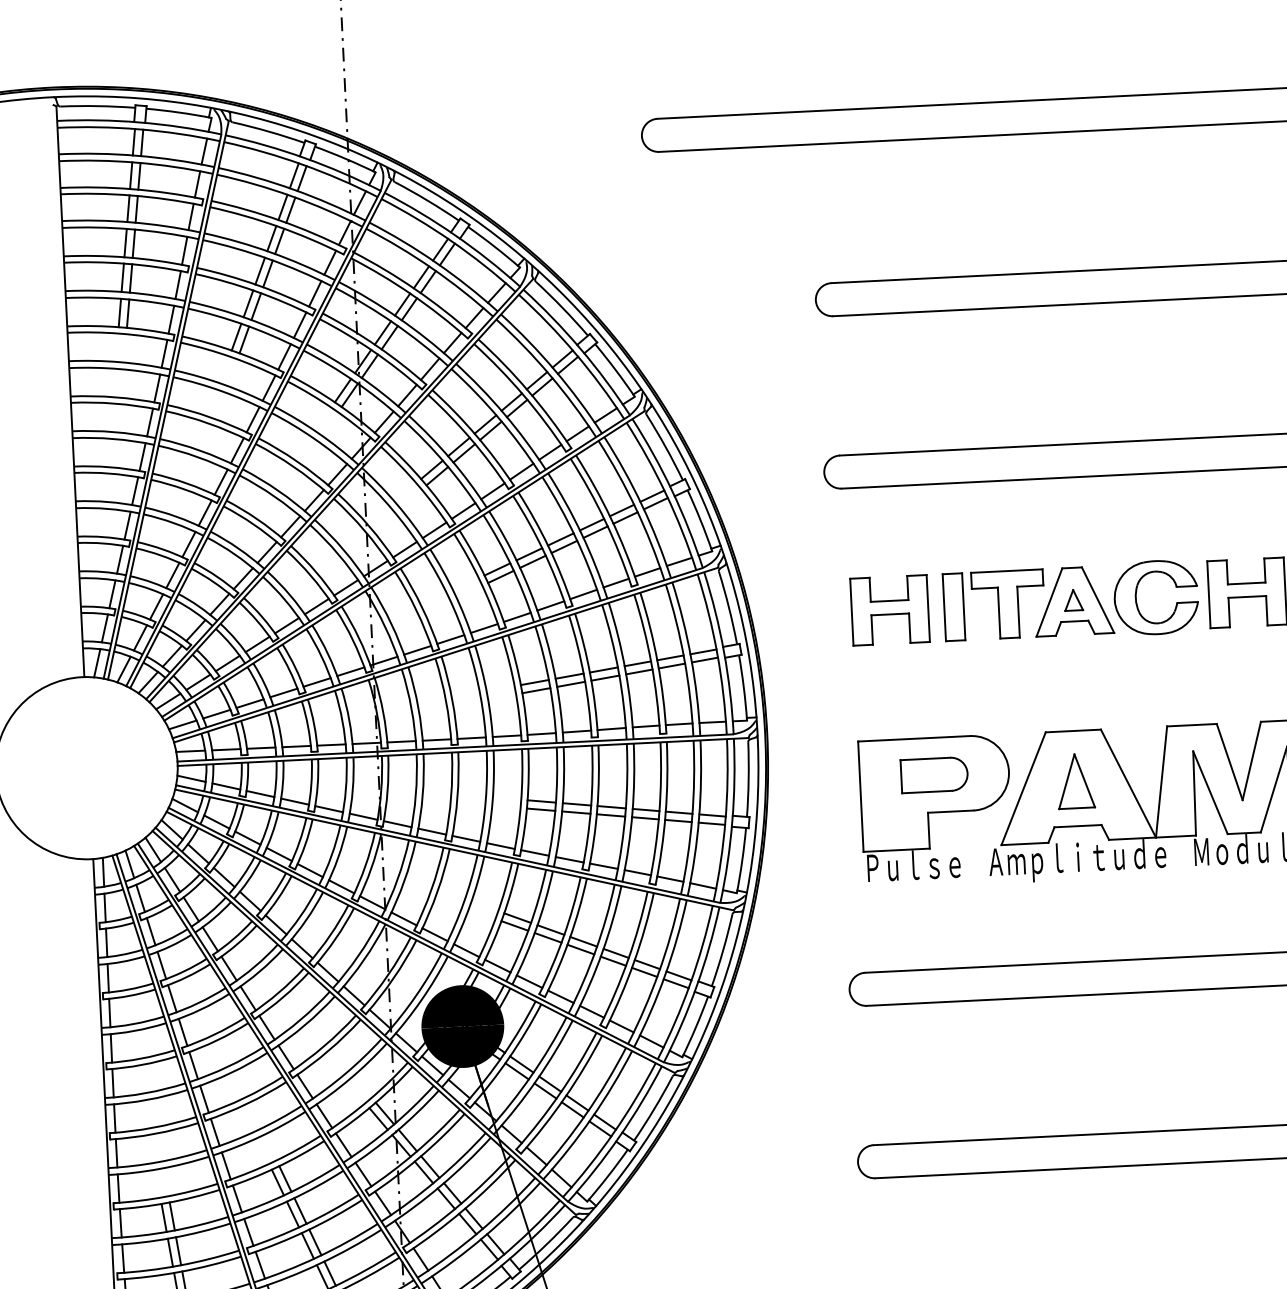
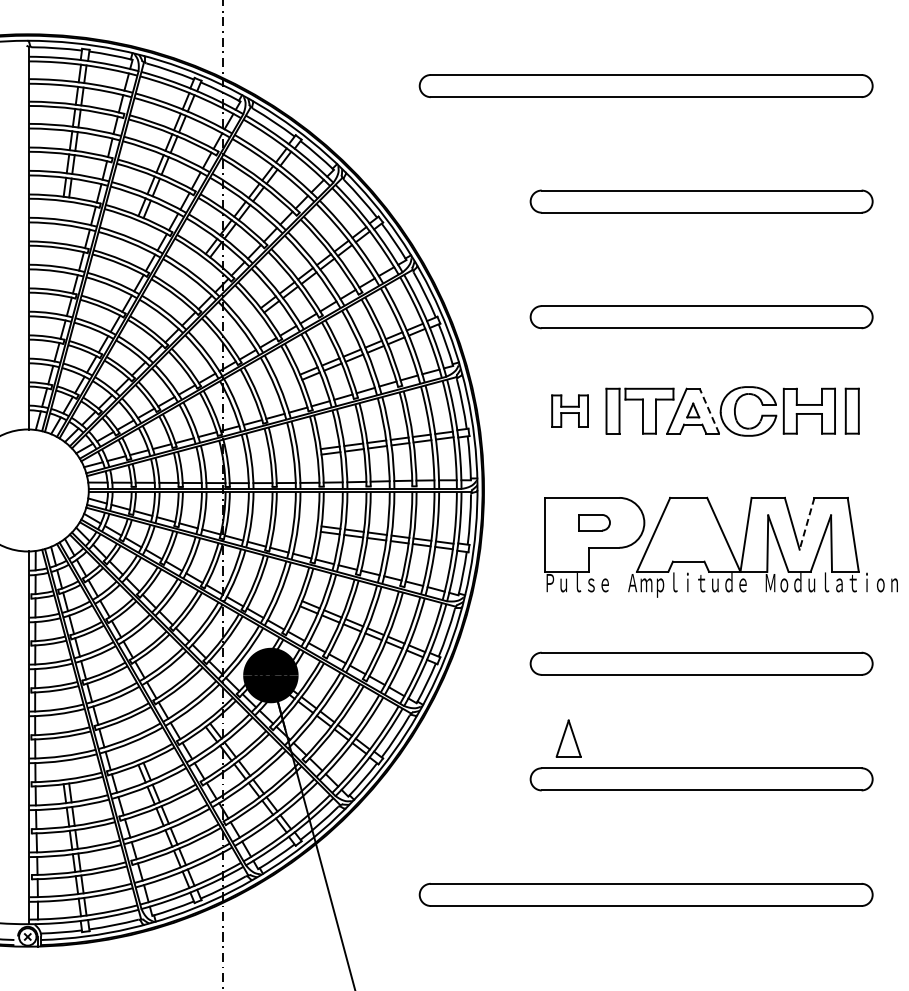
line: (1097, 599) -> (709, 410), solid -> dashed
part: (889, 609) -> (569, 410), size x0.7
line: (1252, 760) -> (807, 523), solid -> dashed
part: (934, 774) -> (594, 522), size x0.7
part: (1075, 781) -> (568, 738), moved

